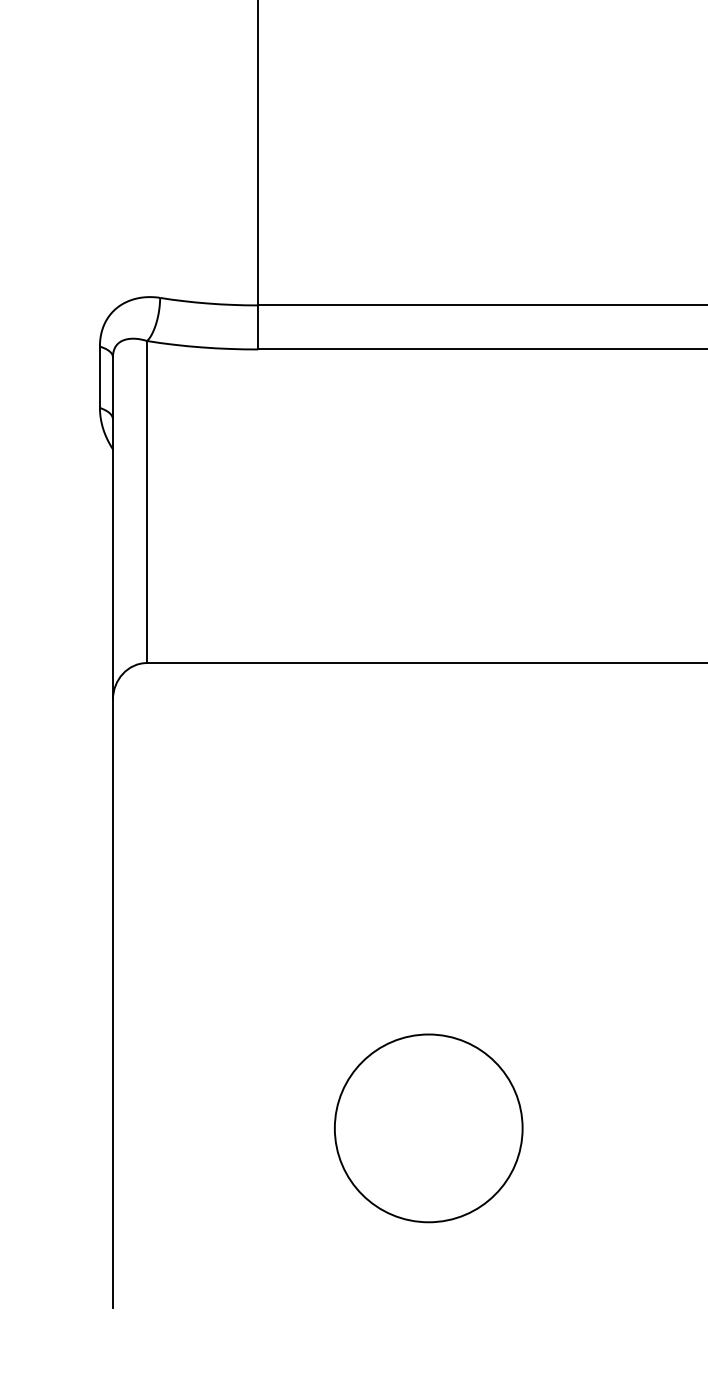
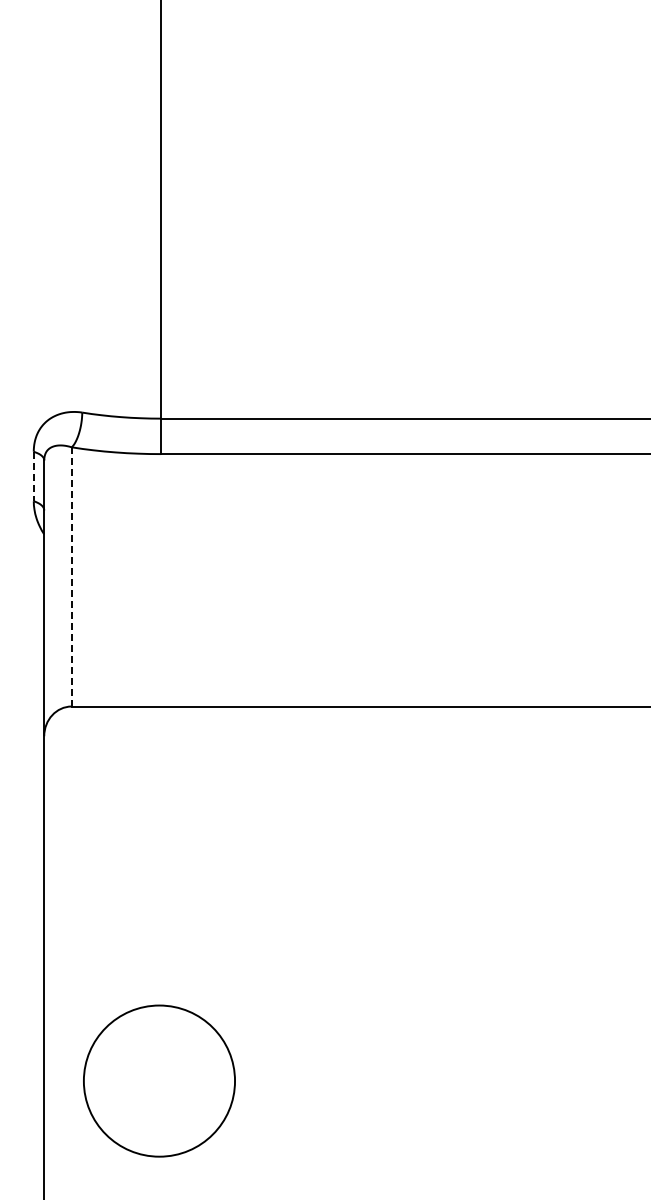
line: (99, 377) -> (33, 476), solid -> dashed
line: (146, 501) -> (71, 576), solid -> dashed
circle: (428, 1127) -> (159, 1080), moved

